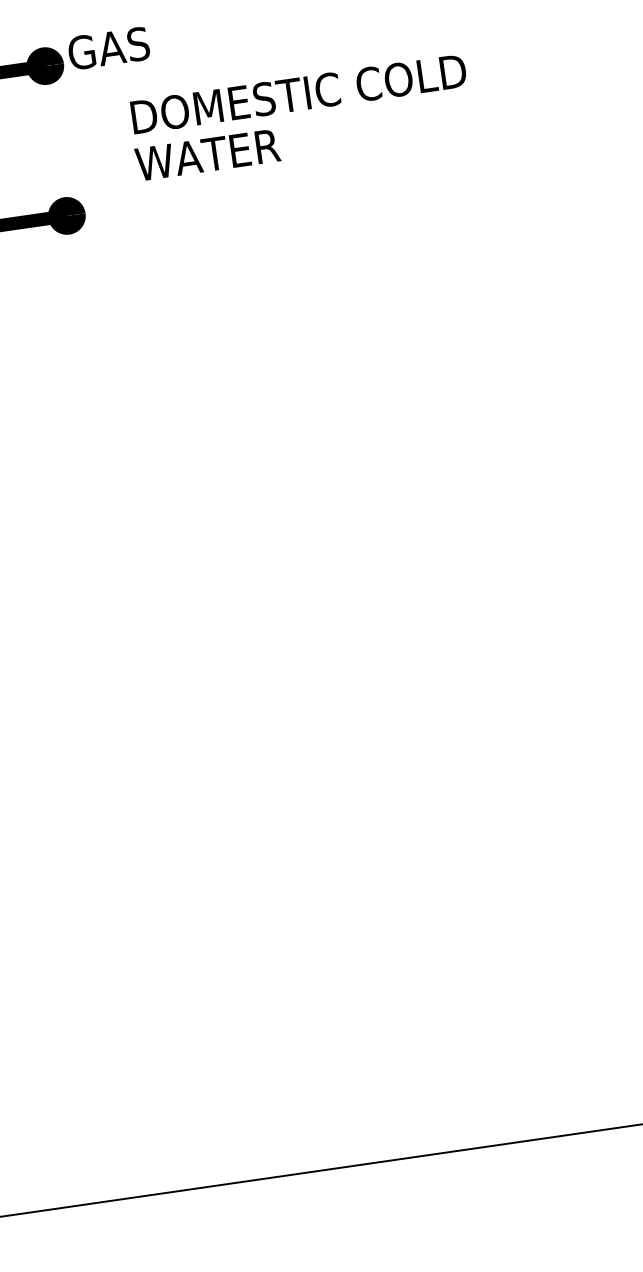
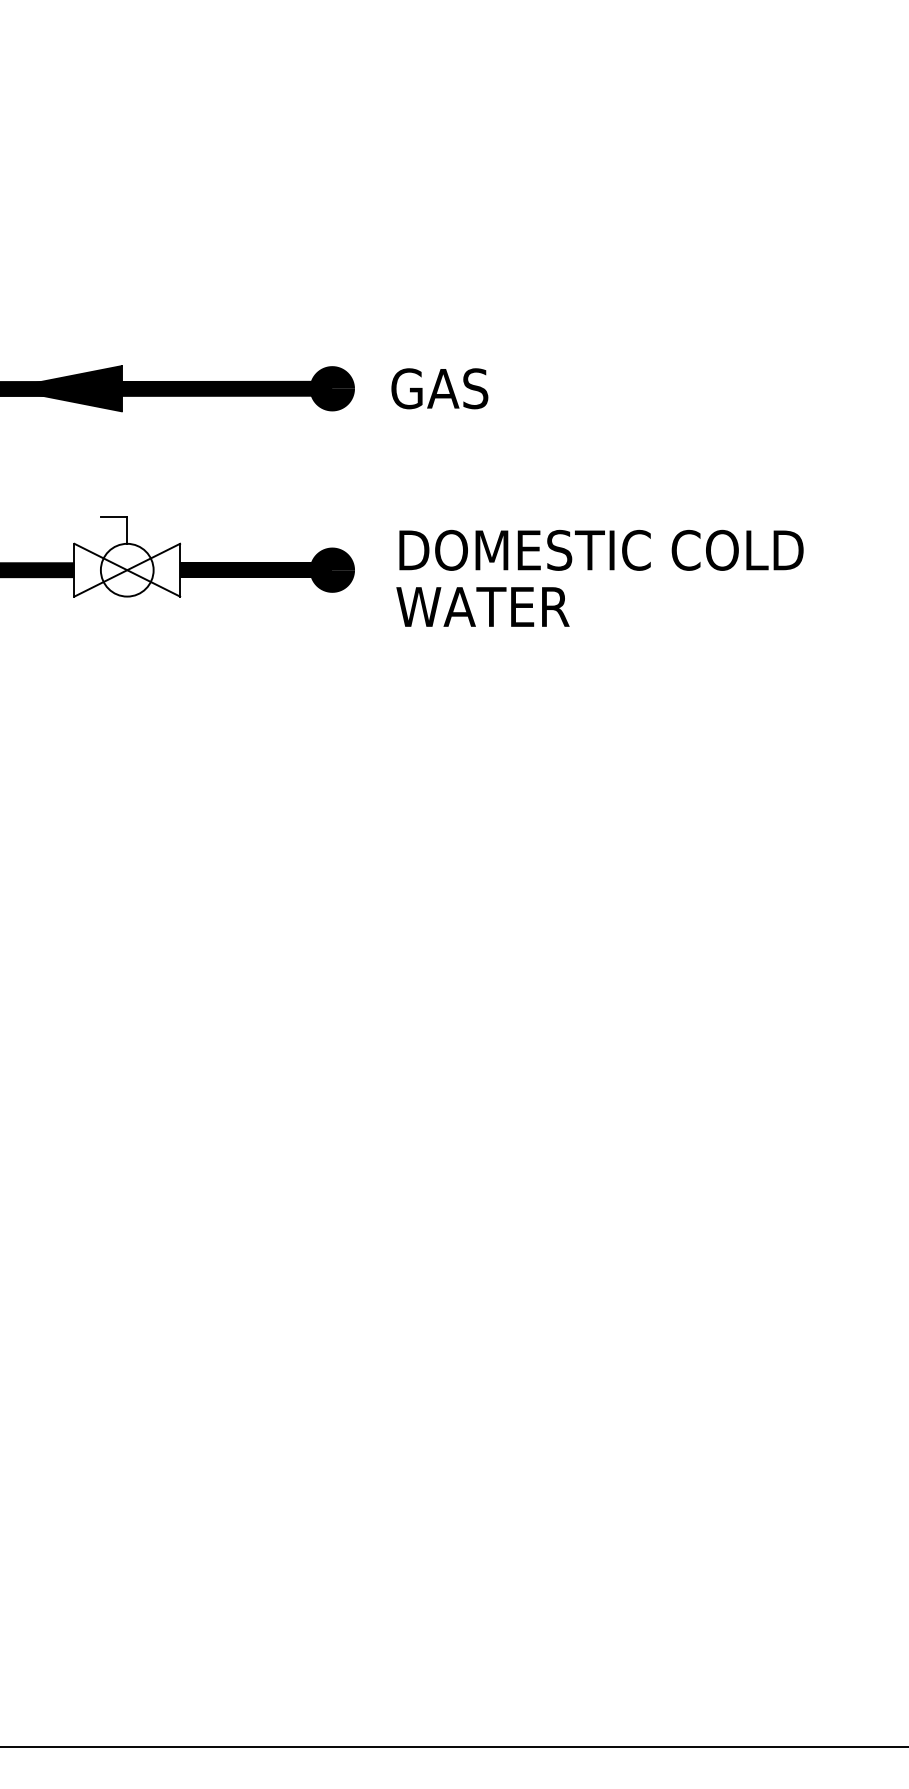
text: (108, 48) -> (439, 388), moved
text: (300, 116) -> (599, 577), moved

